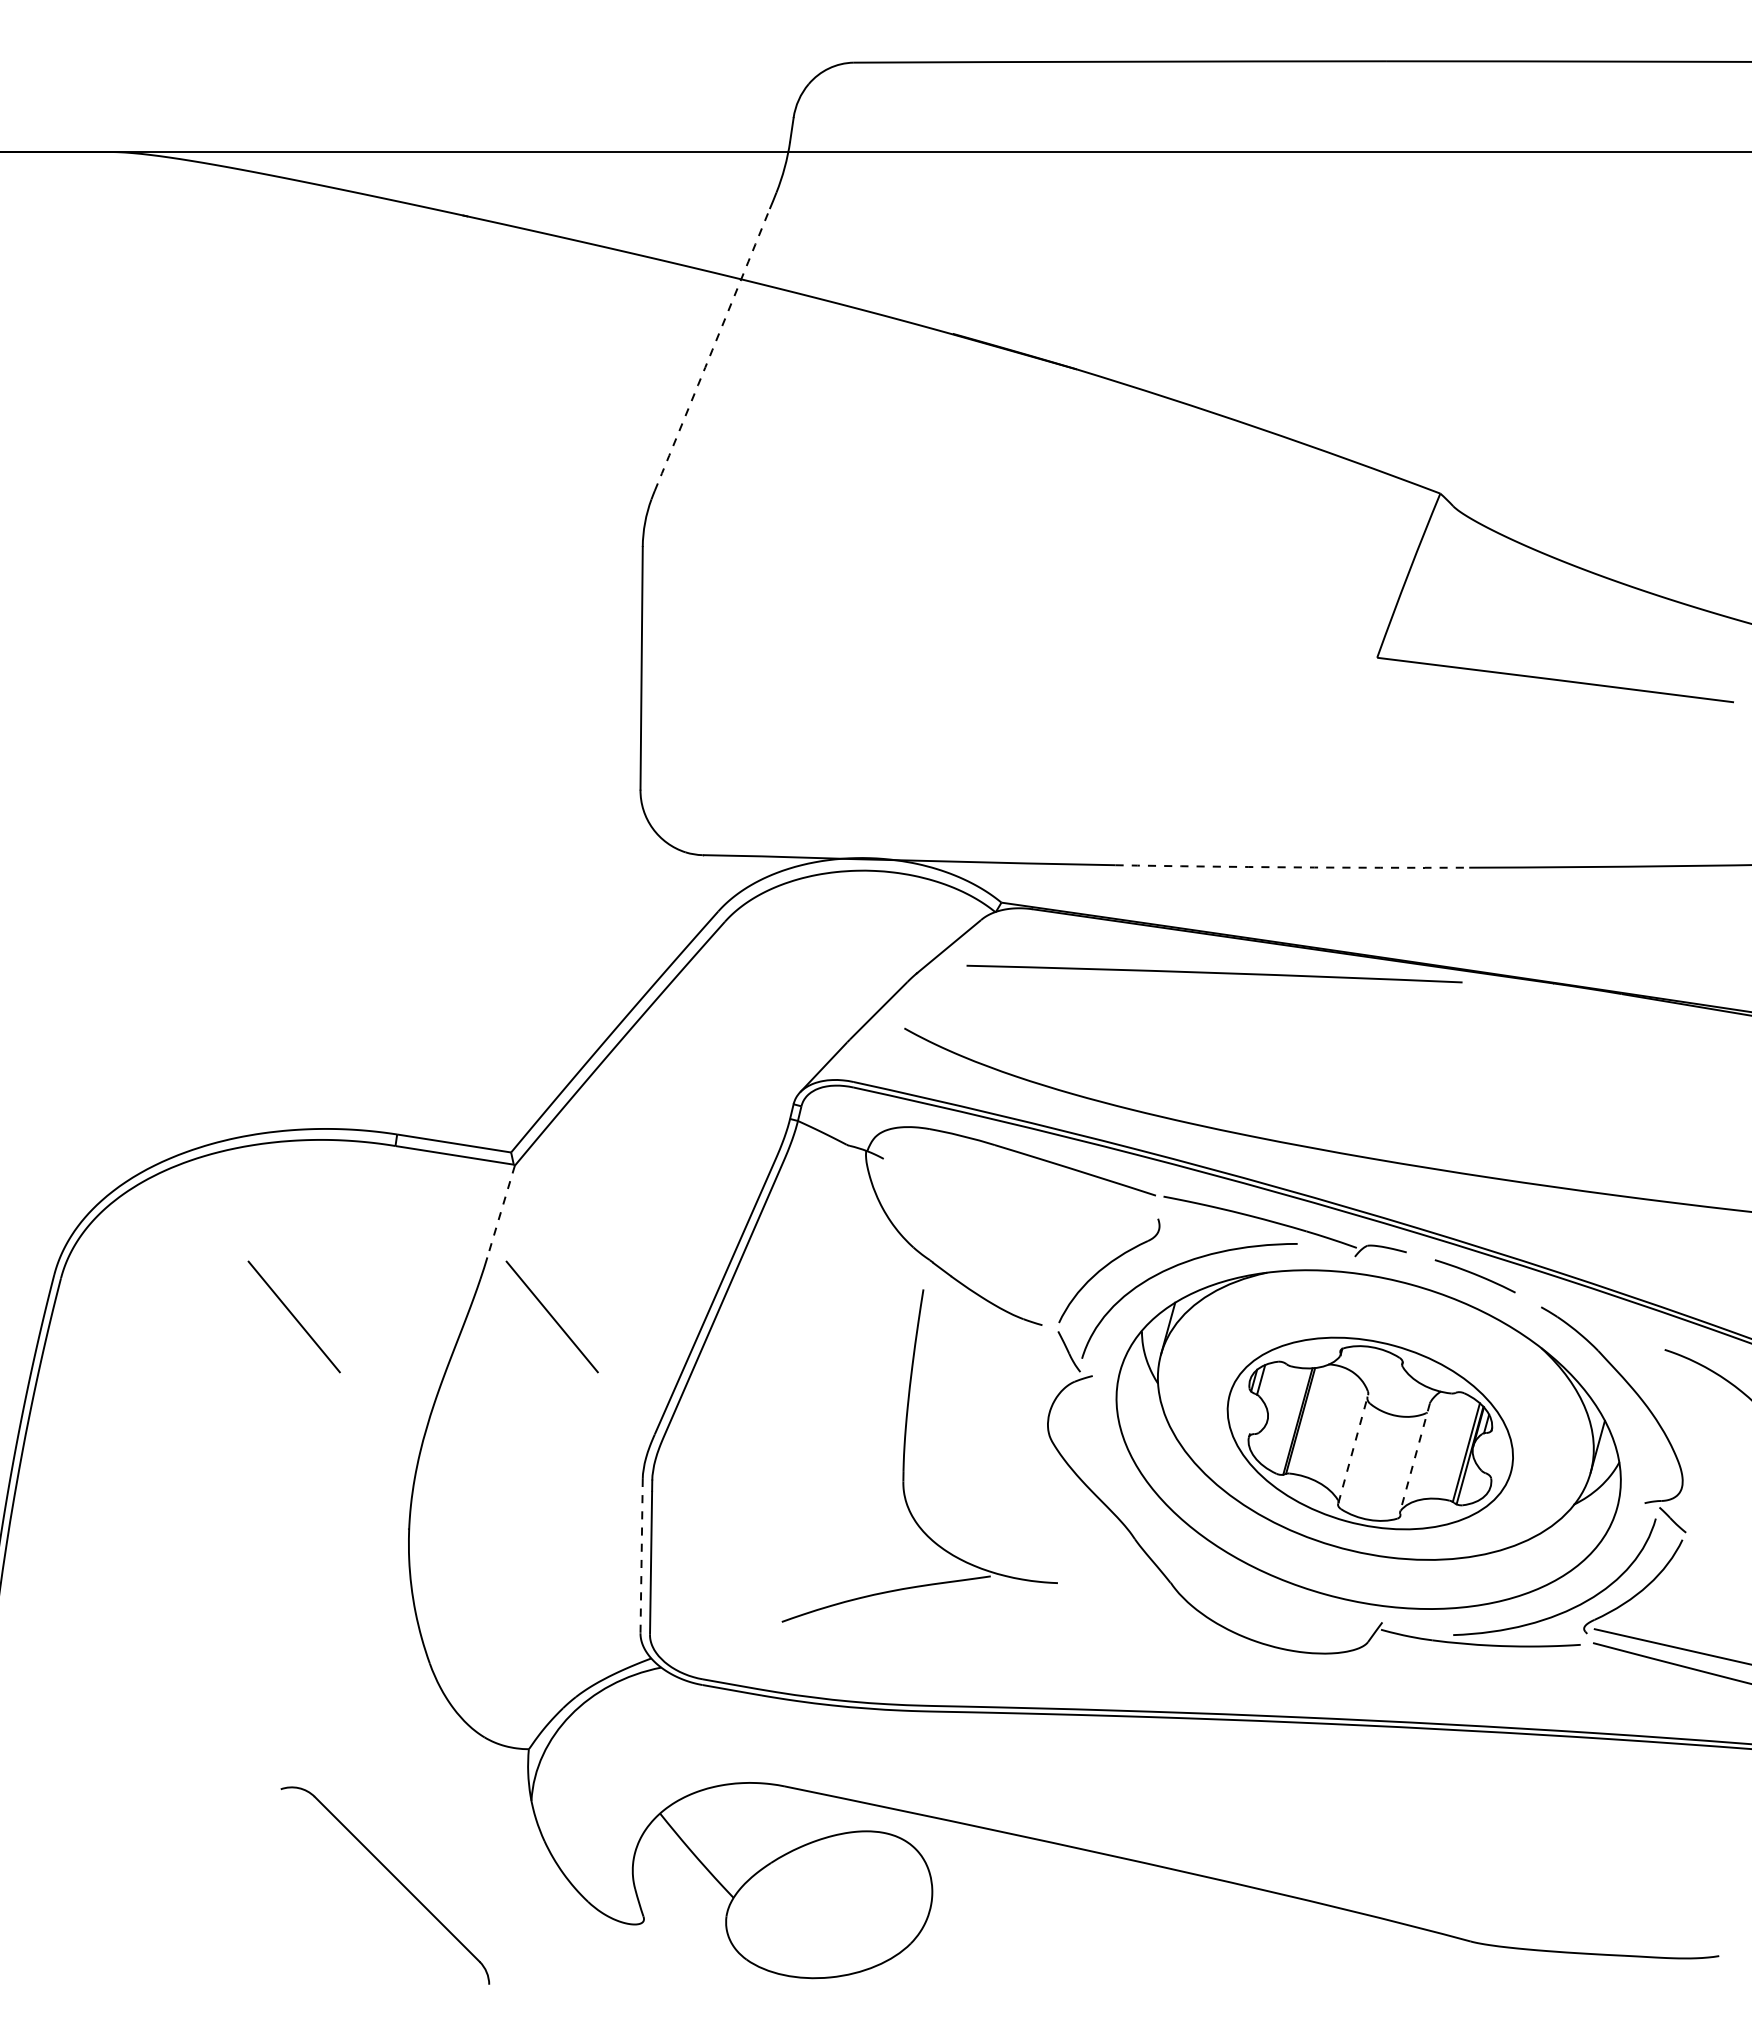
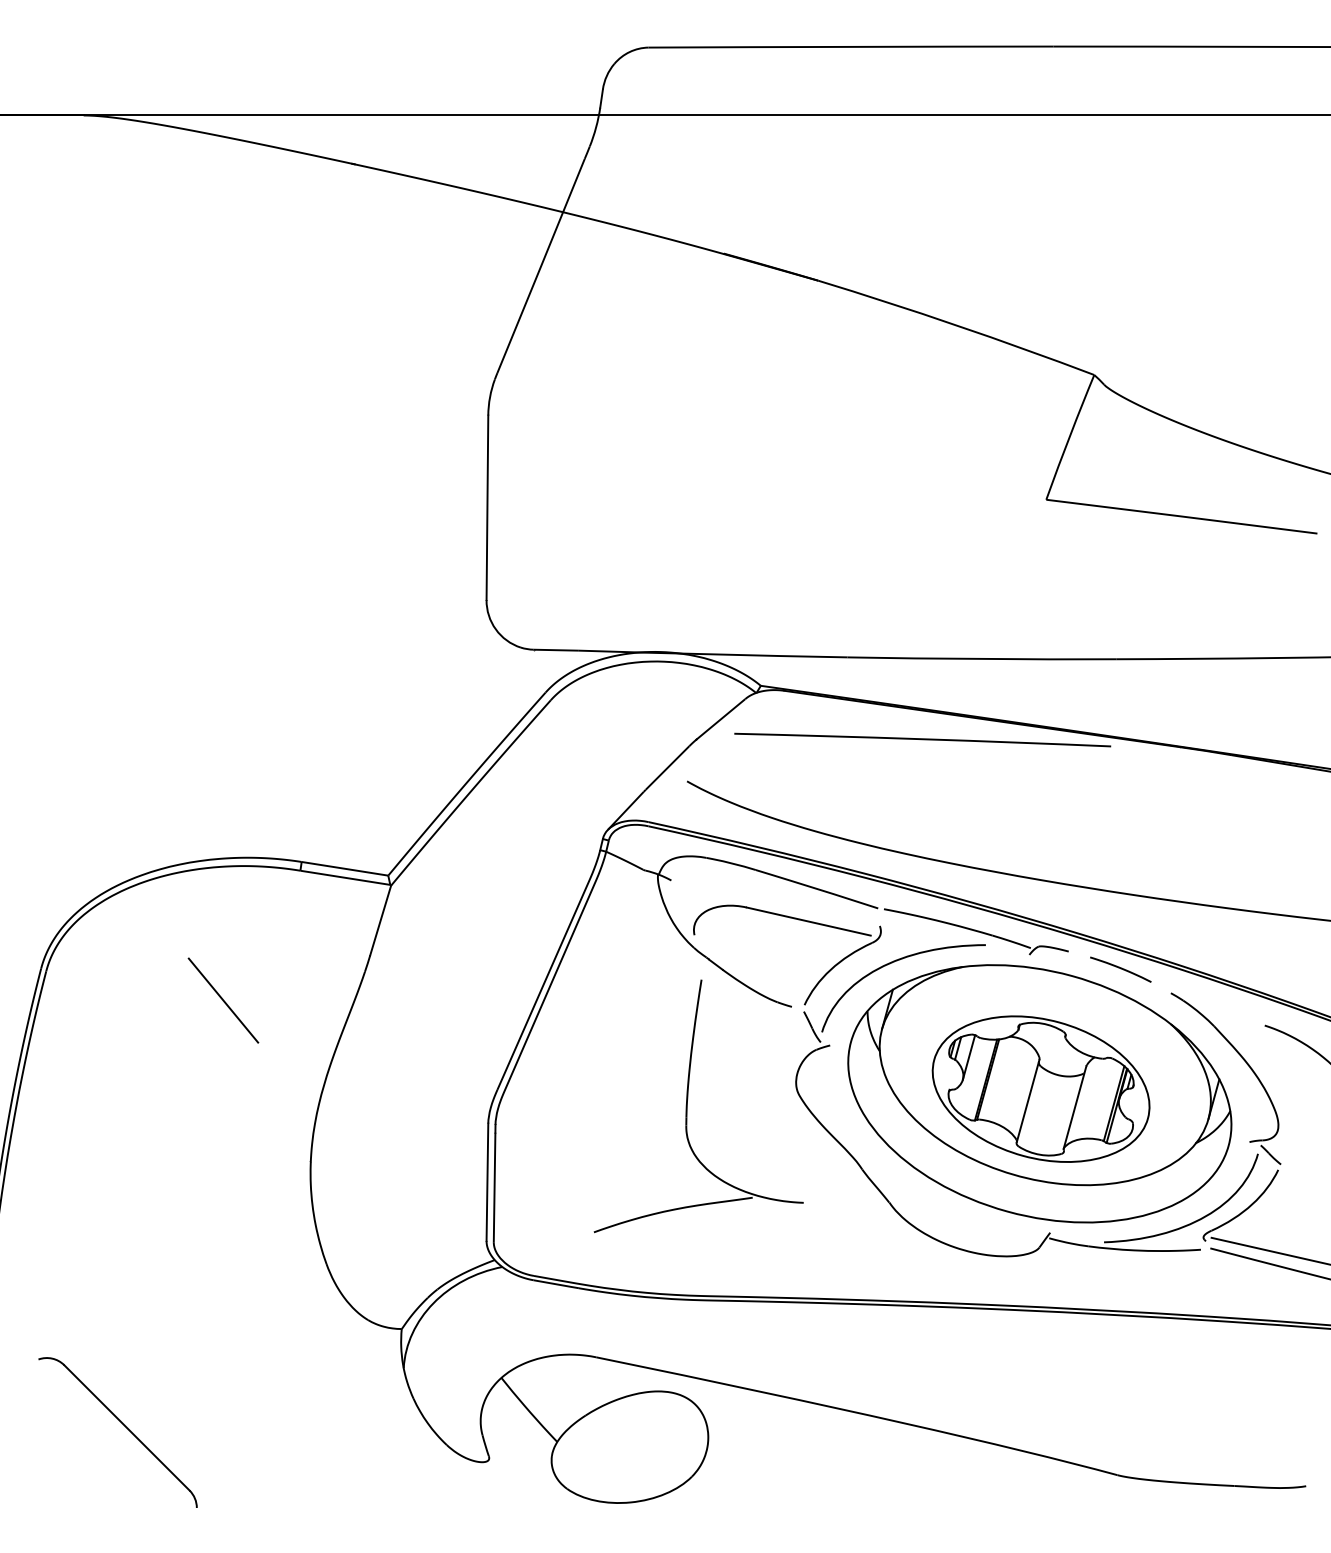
arc: (712, 350) -> (541, 266), dashed -> solid
arc: (1292, 867) -> (981, 659), dashed -> solid
line: (501, 1211) -> (380, 920), dashed -> solid
part: (1029, 1211) -> (782, 920), added
line: (551, 1316) -> (418, 1000), removed
line: (1275, 1391) -> (969, 1057), added
line: (1353, 1449) -> (1028, 1101), dashed -> solid
line: (1414, 1458) -> (1074, 1108), dashed -> solid
line: (641, 1556) -> (487, 1182), dashed -> solid
part: (393, 1876) -> (124, 1425), moved

